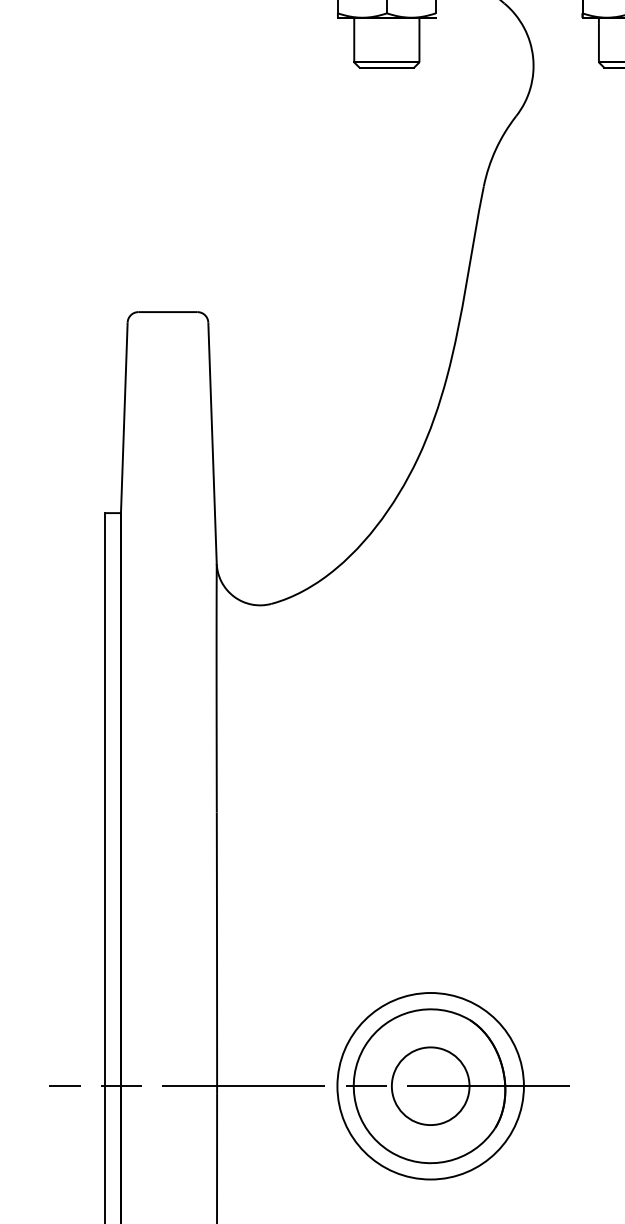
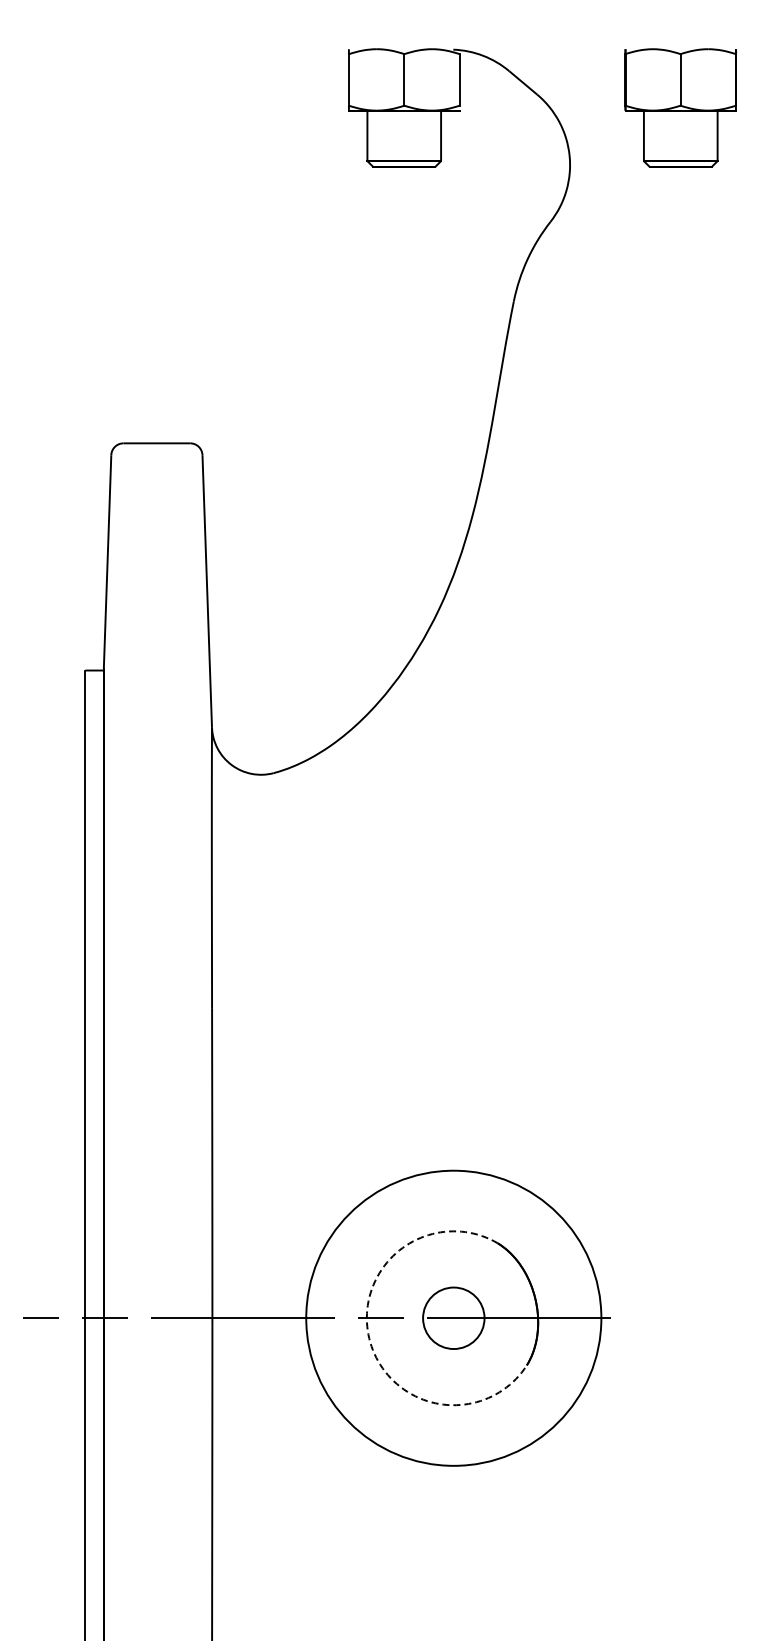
circle: (430, 1085) -> (453, 1317), size x1.4
circle: (430, 1086) -> (453, 1318), size x0.7
arc: (356, 1104) -> (369, 1338), solid -> dashed

